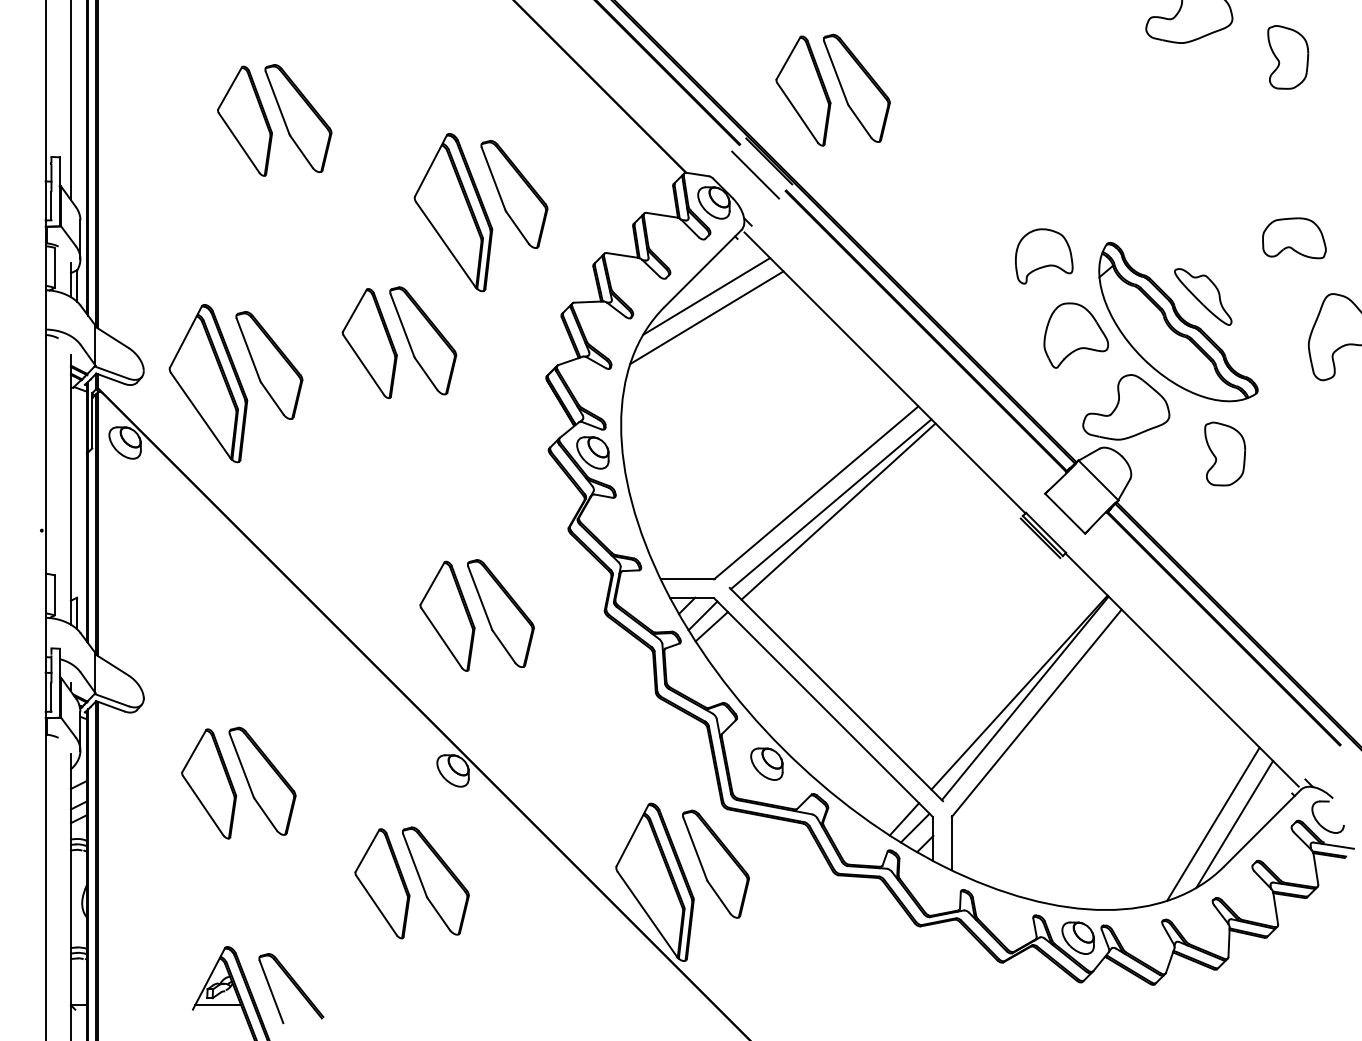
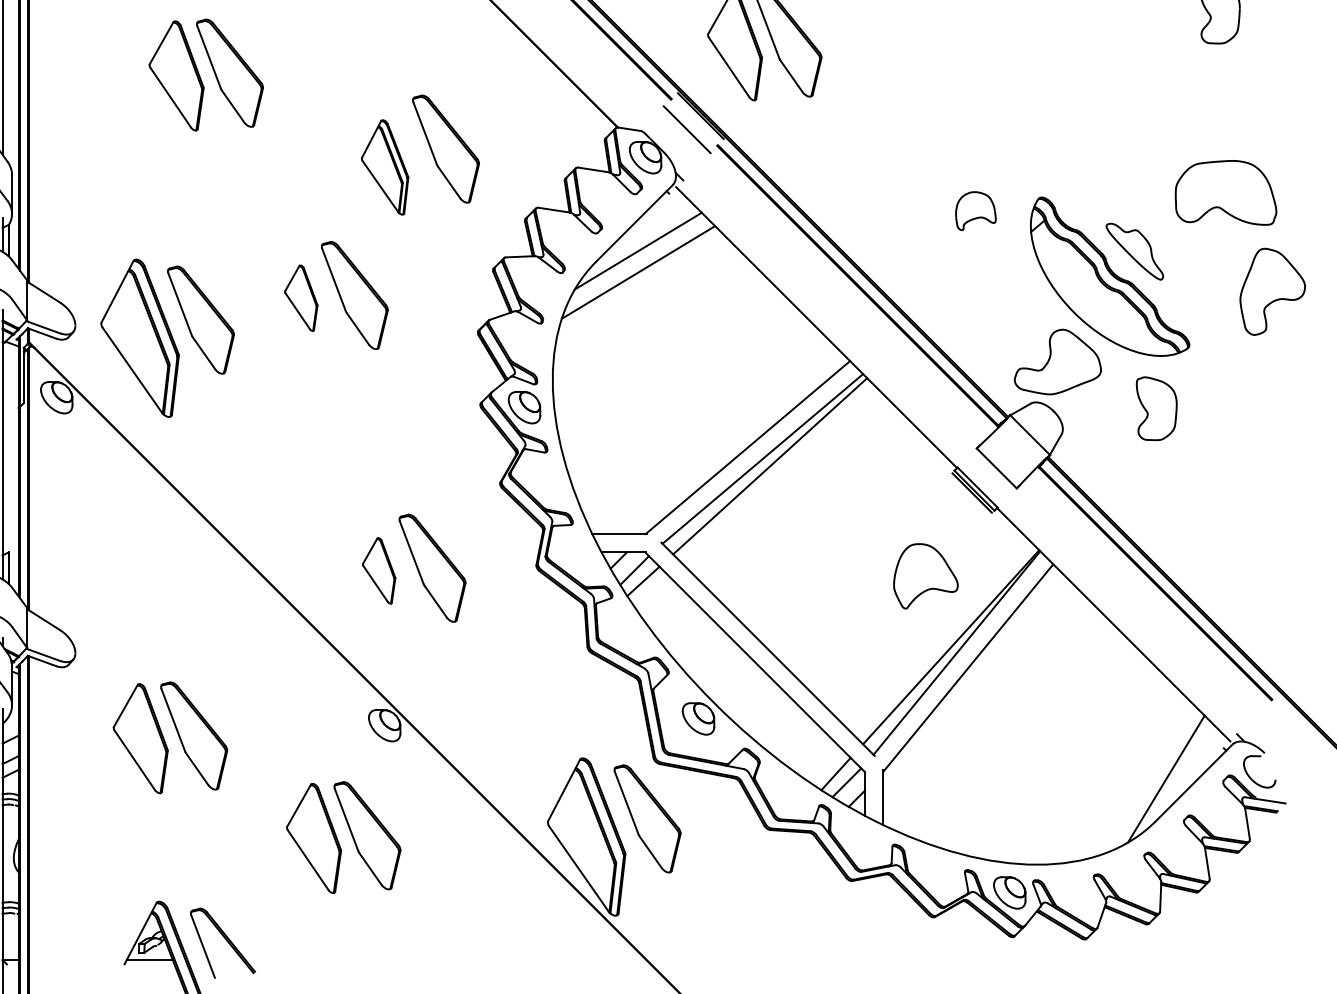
part: (453, 212) -> (385, 167), size x0.6
part: (1294, 238) -> (1226, 193), size x1.6
part: (1044, 256) -> (976, 211), size x0.7
part: (1076, 335) -> (926, 576), moved
part: (369, 343) -> (301, 298), size x0.6
part: (447, 615) -> (379, 570), size x0.6
line: (1213, 823) -> (1145, 778), removed

